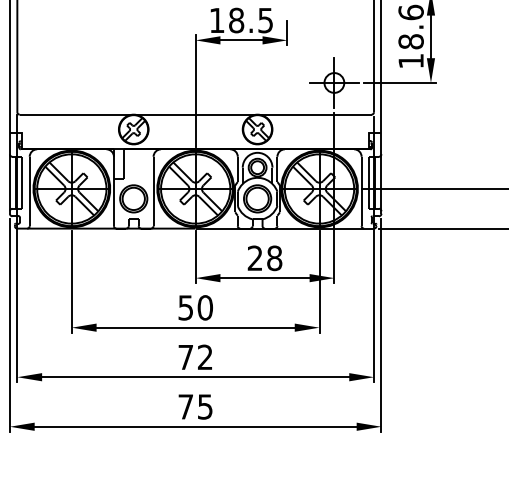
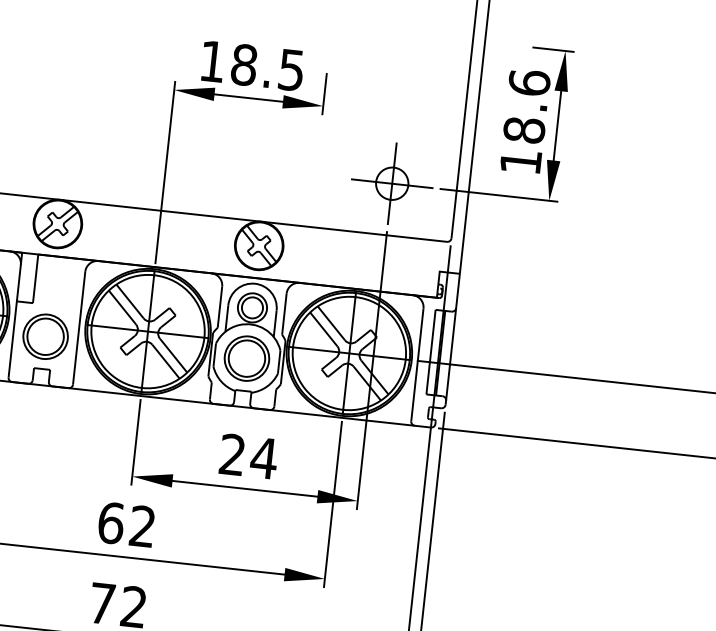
text: (274, 258) -> (263, 458), 28 -> 24
text: (195, 307) -> (126, 524), 50 -> 62

